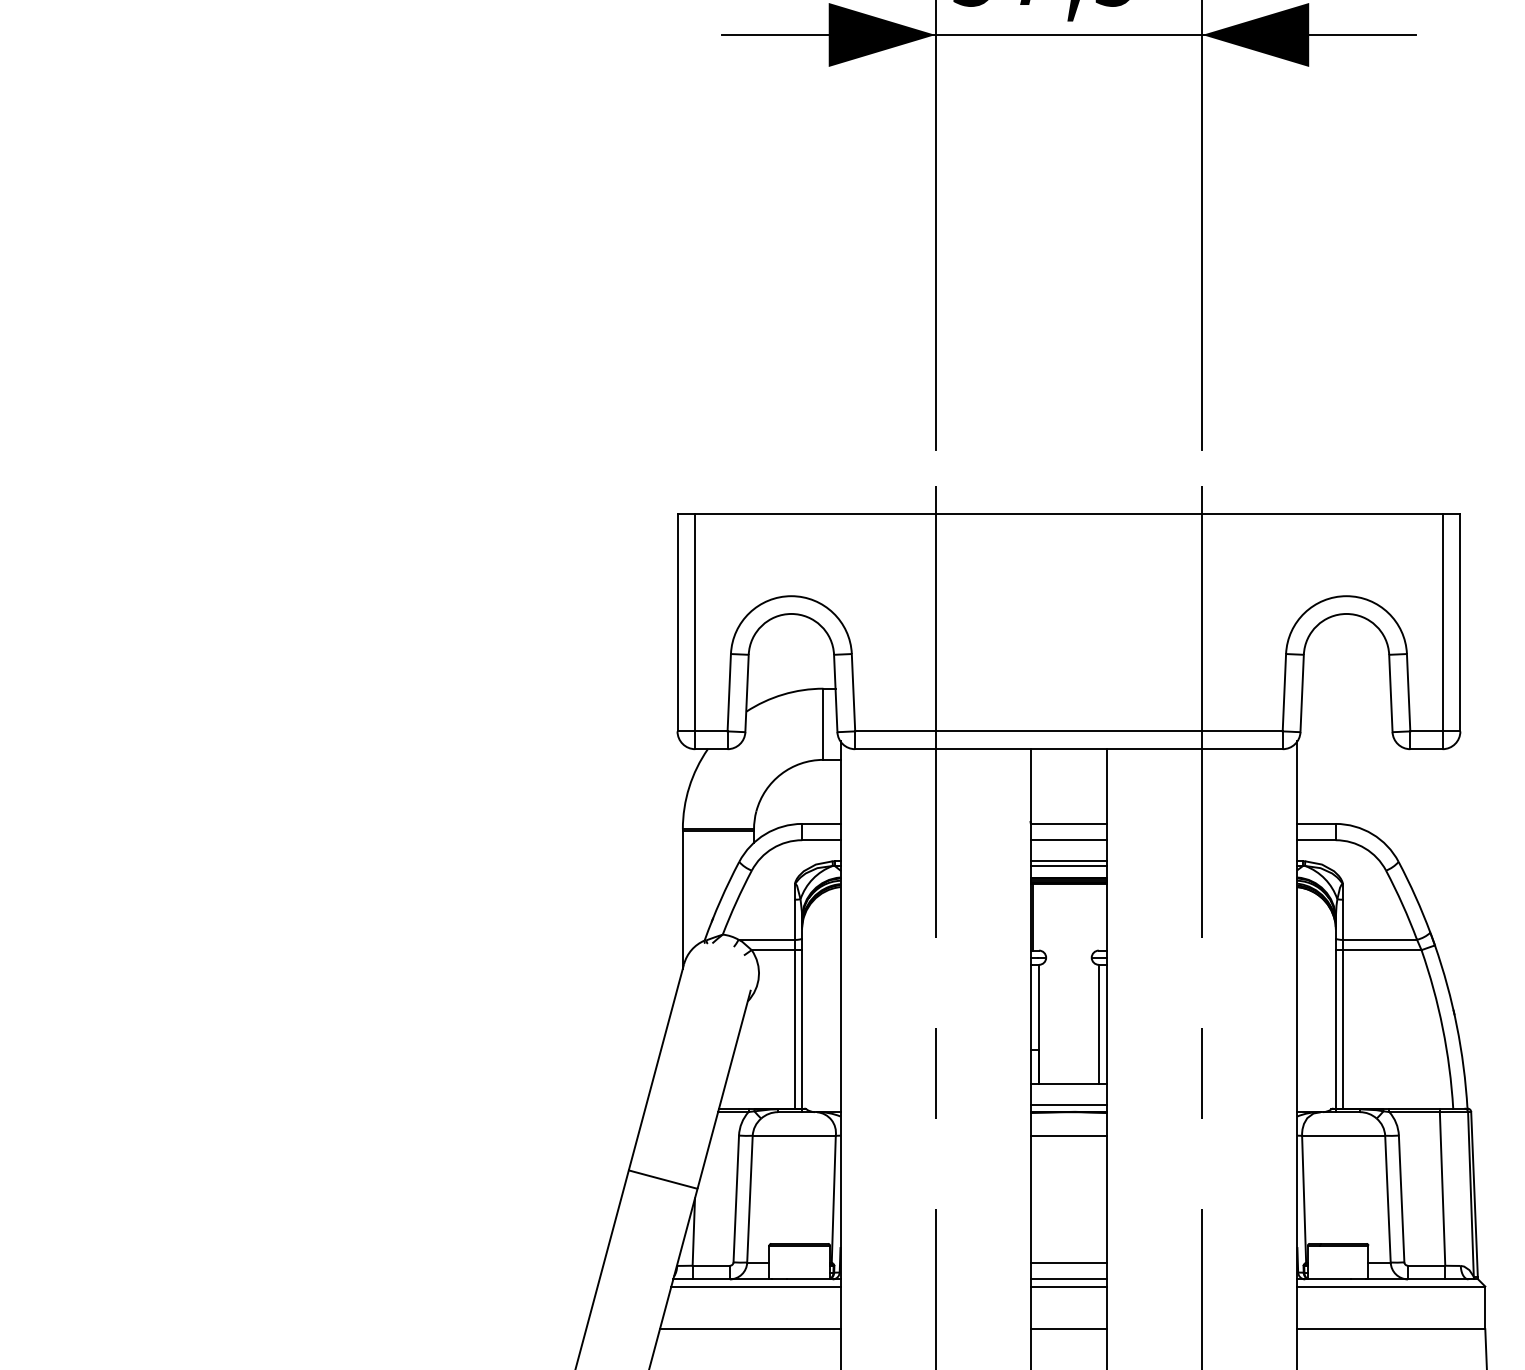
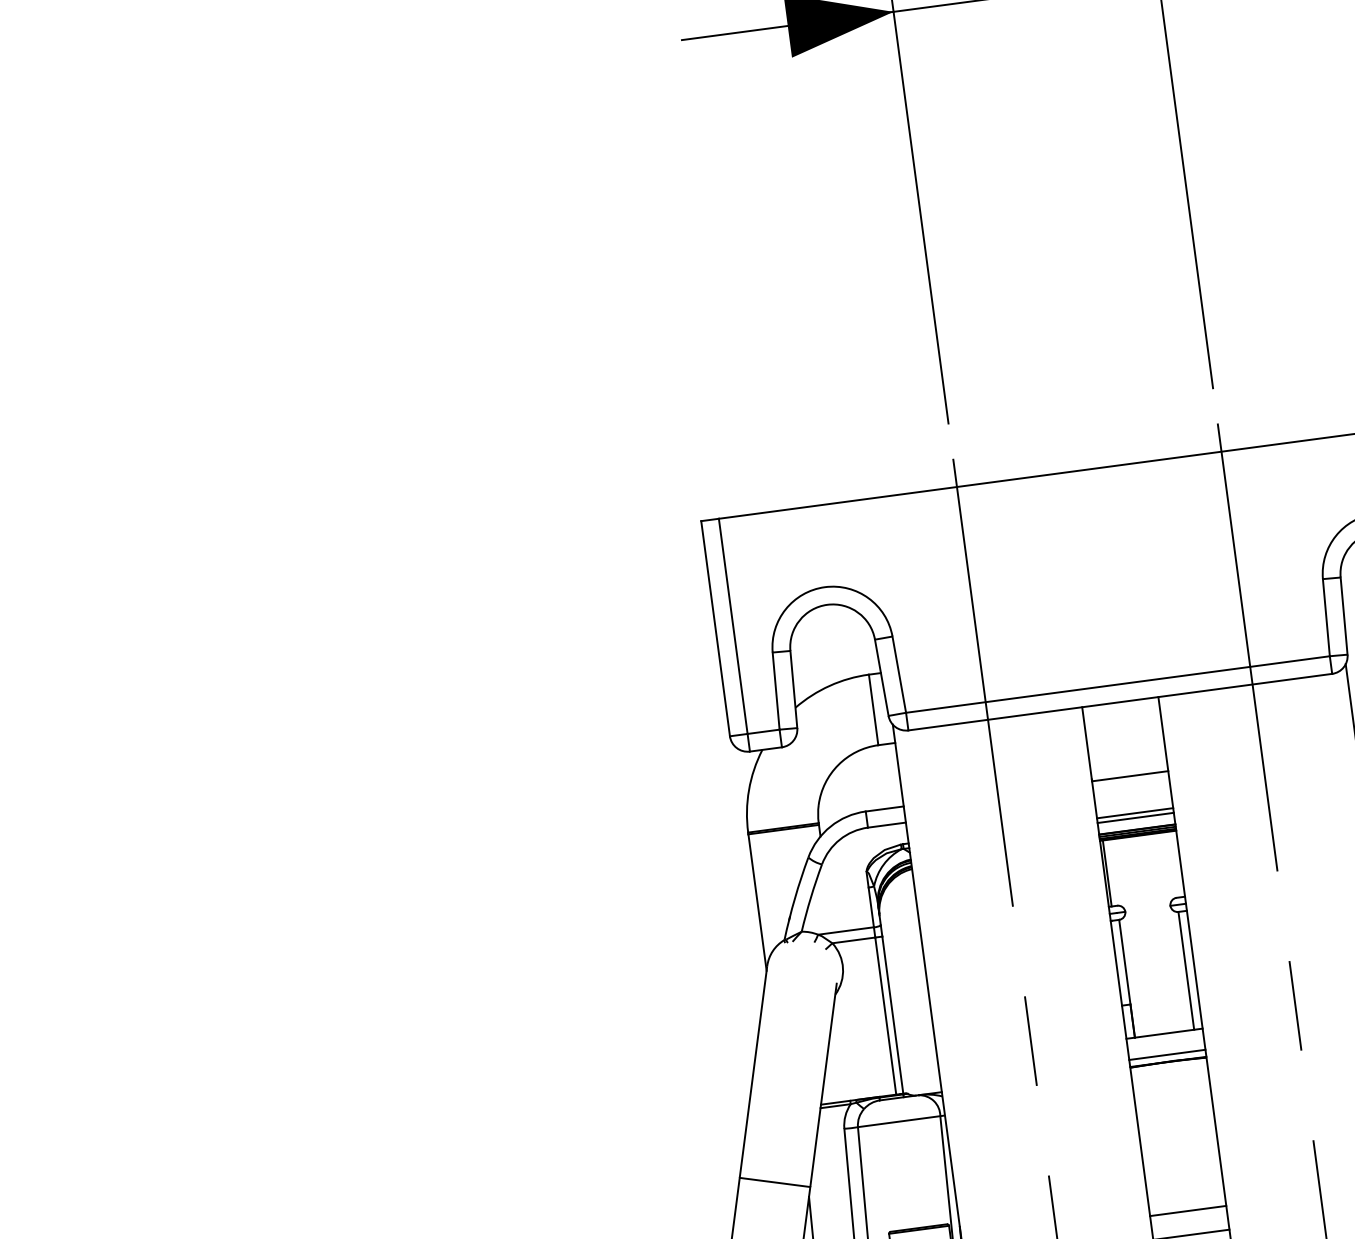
line: (1068, 840) -> (1131, 792), removed
line: (1068, 1135) -> (1170, 1085), removed
line: (1068, 1279) -> (1189, 1227), removed

